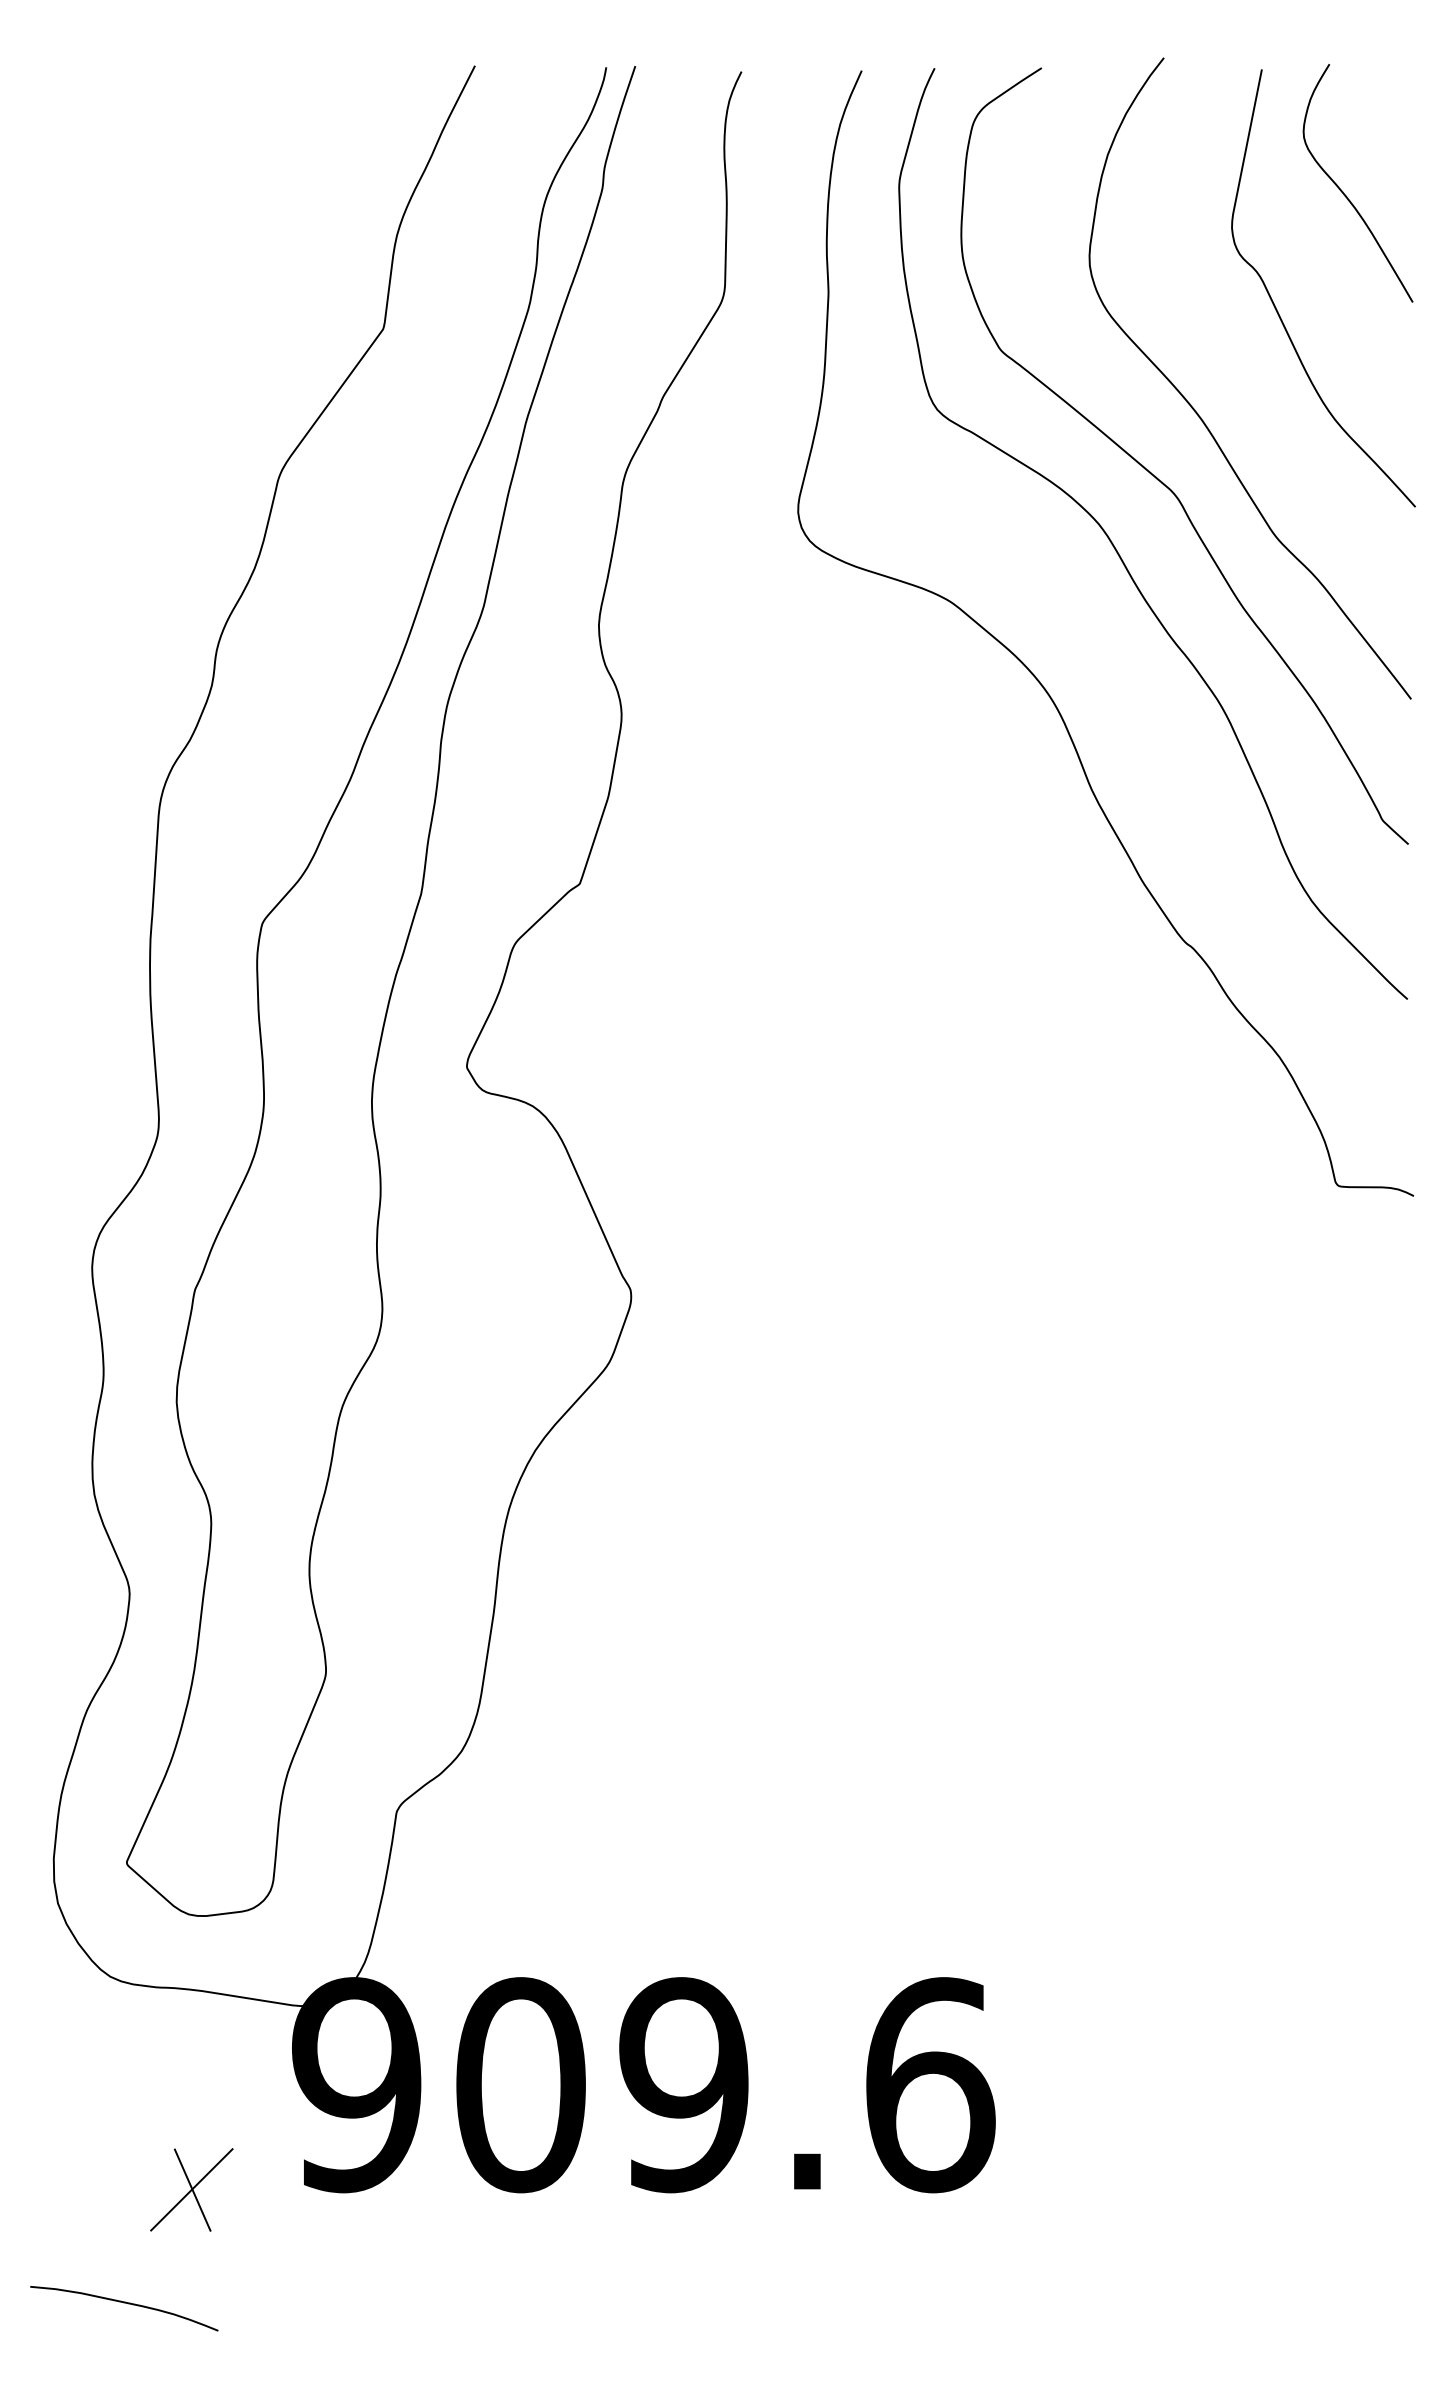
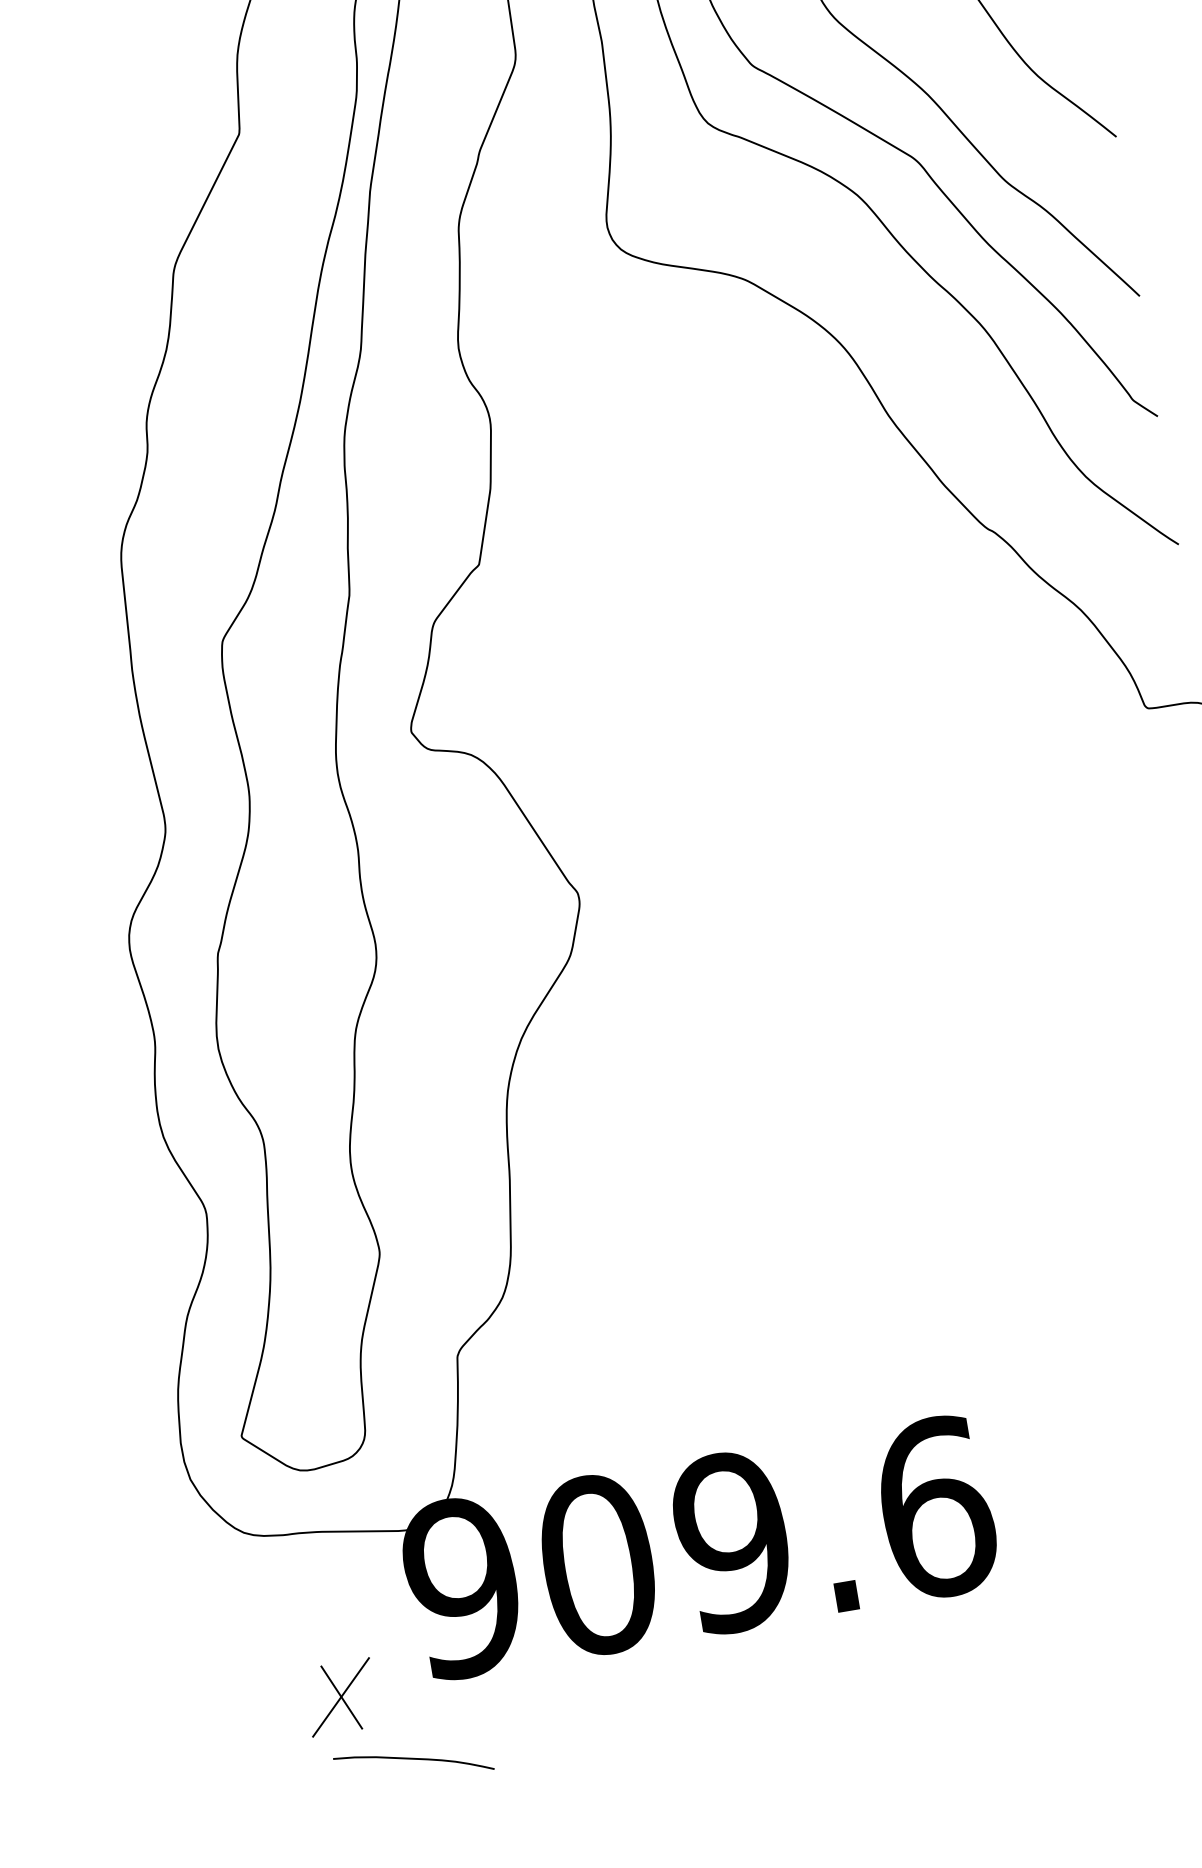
curve: (124, 2303) -> (413, 1759), moved

